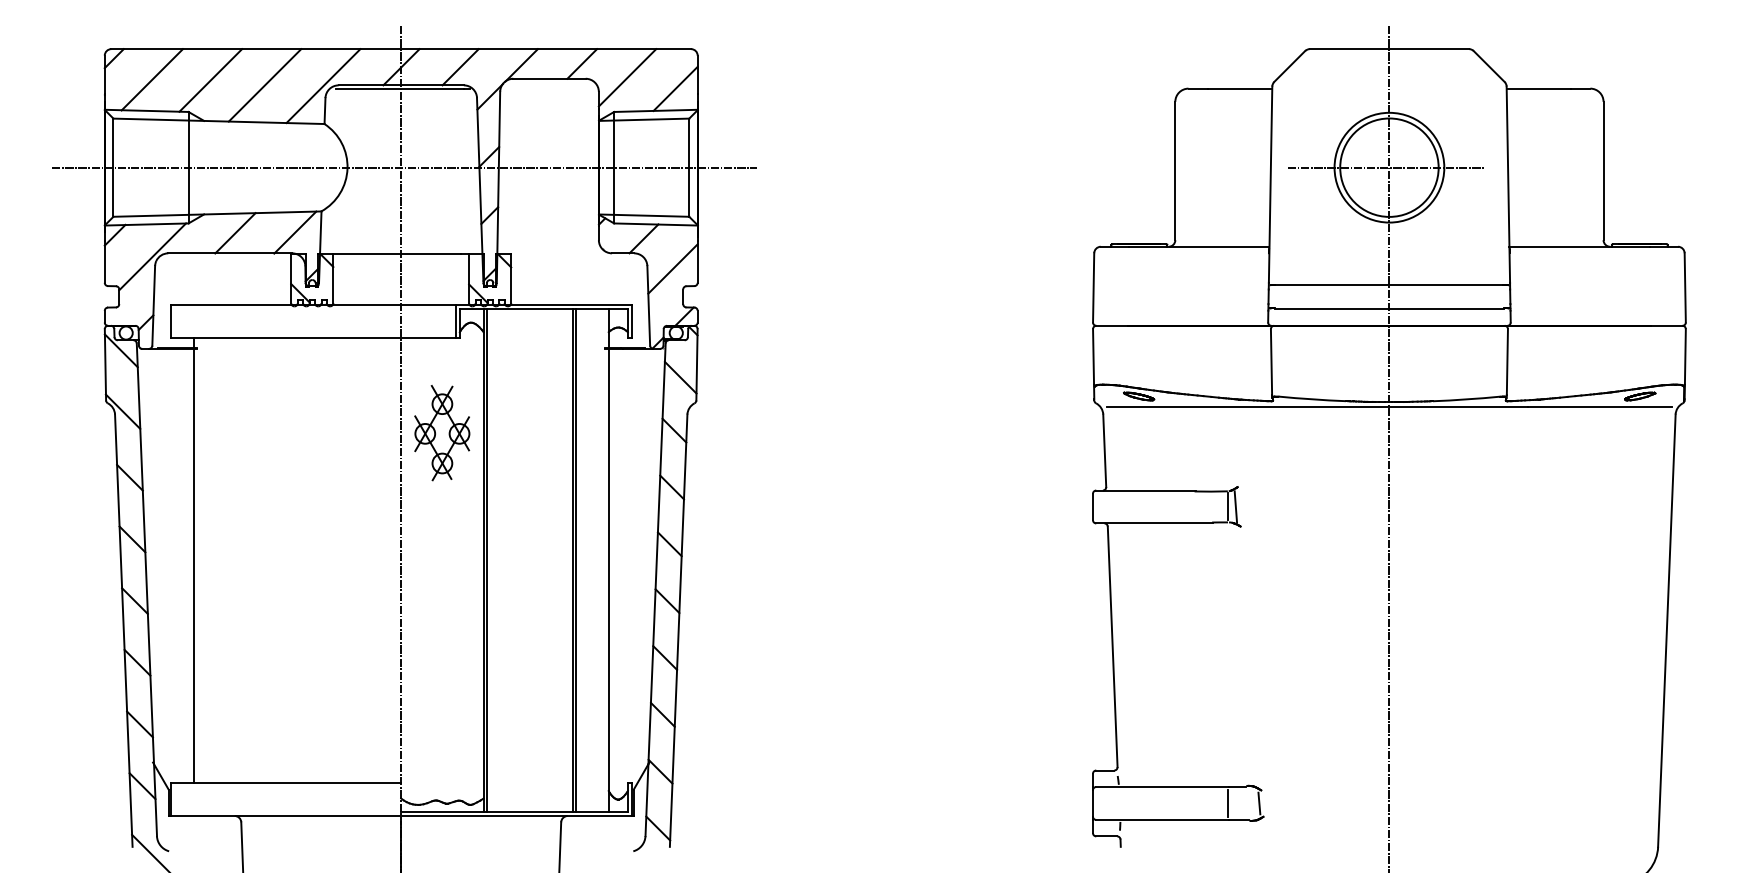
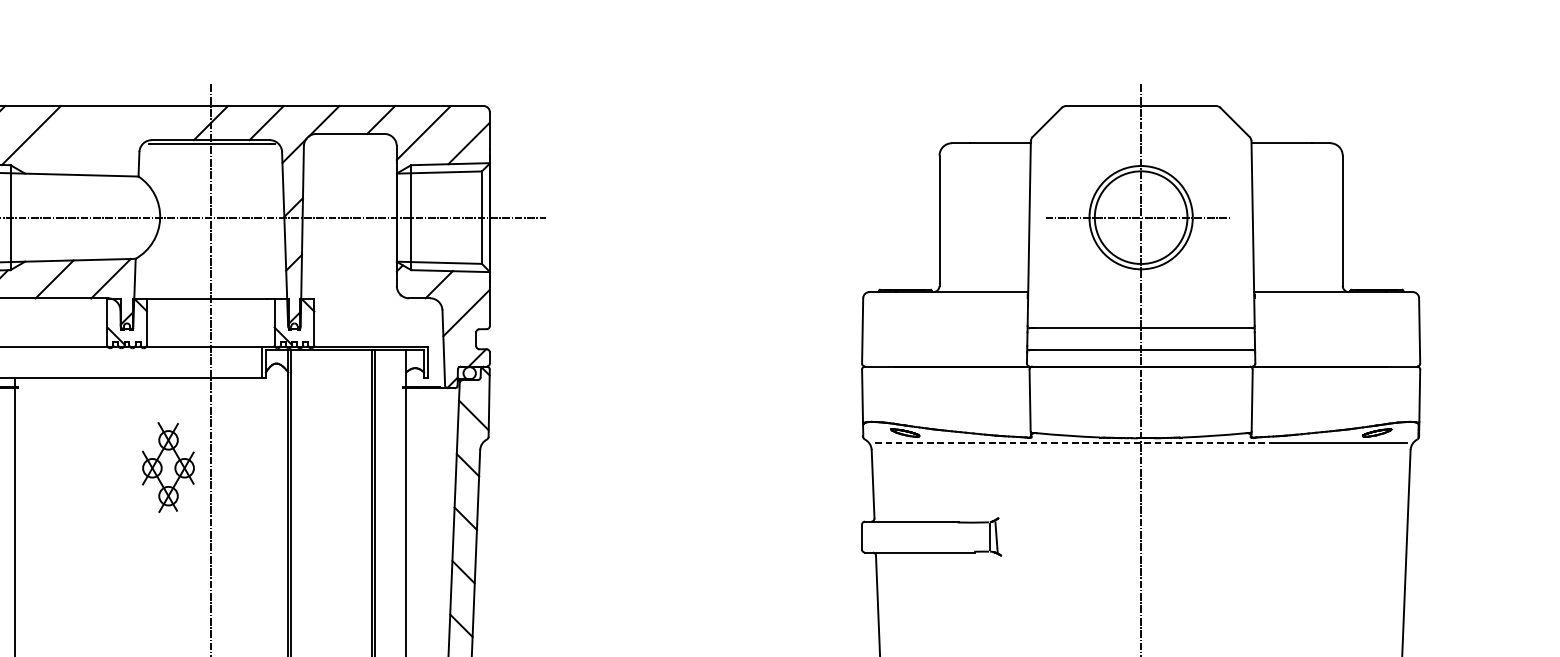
line: (264, 85) -> (82, 140), removed
line: (323, 86) -> (137, 141), removed
line: (1317, 406) -> (1073, 442), solid -> dashed
part: (442, 433) -> (168, 467), moved

